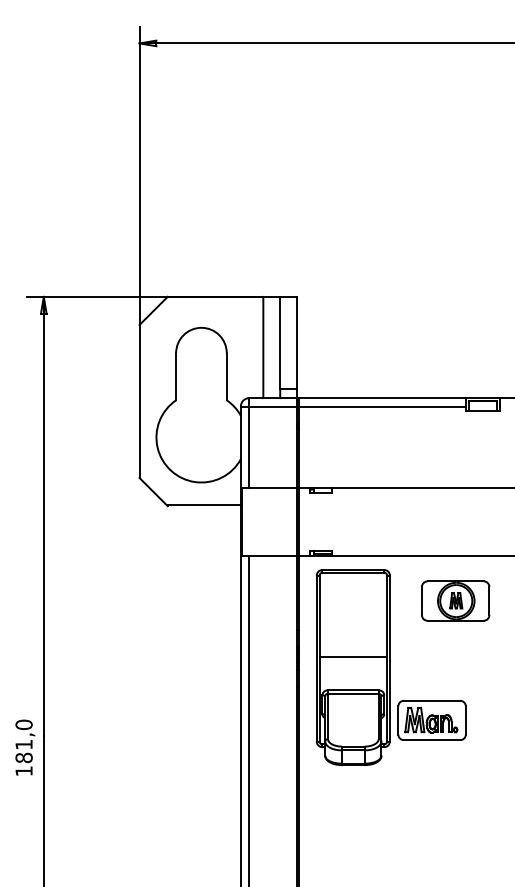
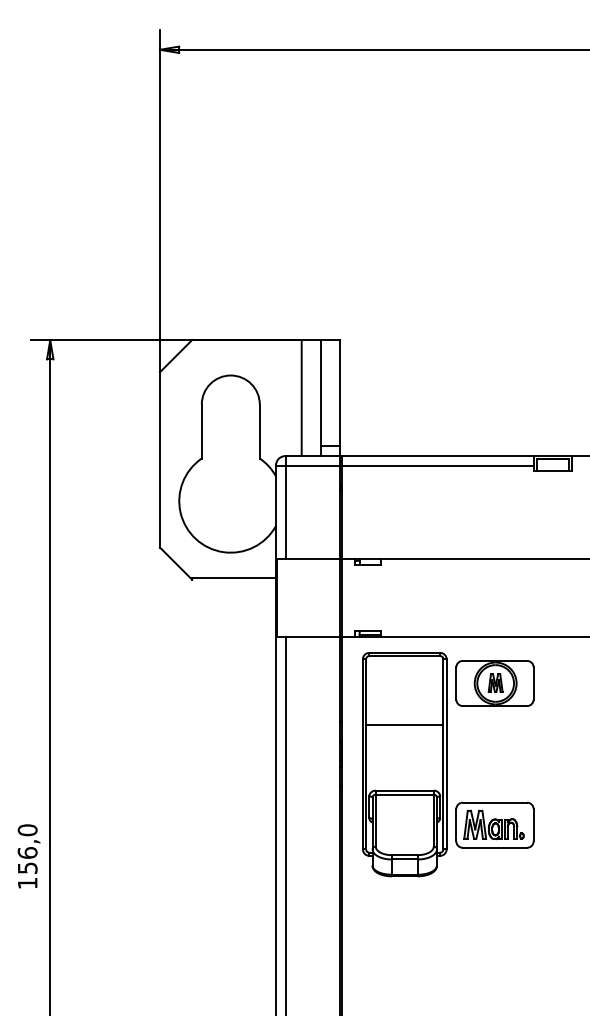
part: (455, 601) -> (494, 683), moved
line: (353, 656) -> (404, 724), moved
text: (23, 751) -> (27, 860), 181,0 -> 156,0

